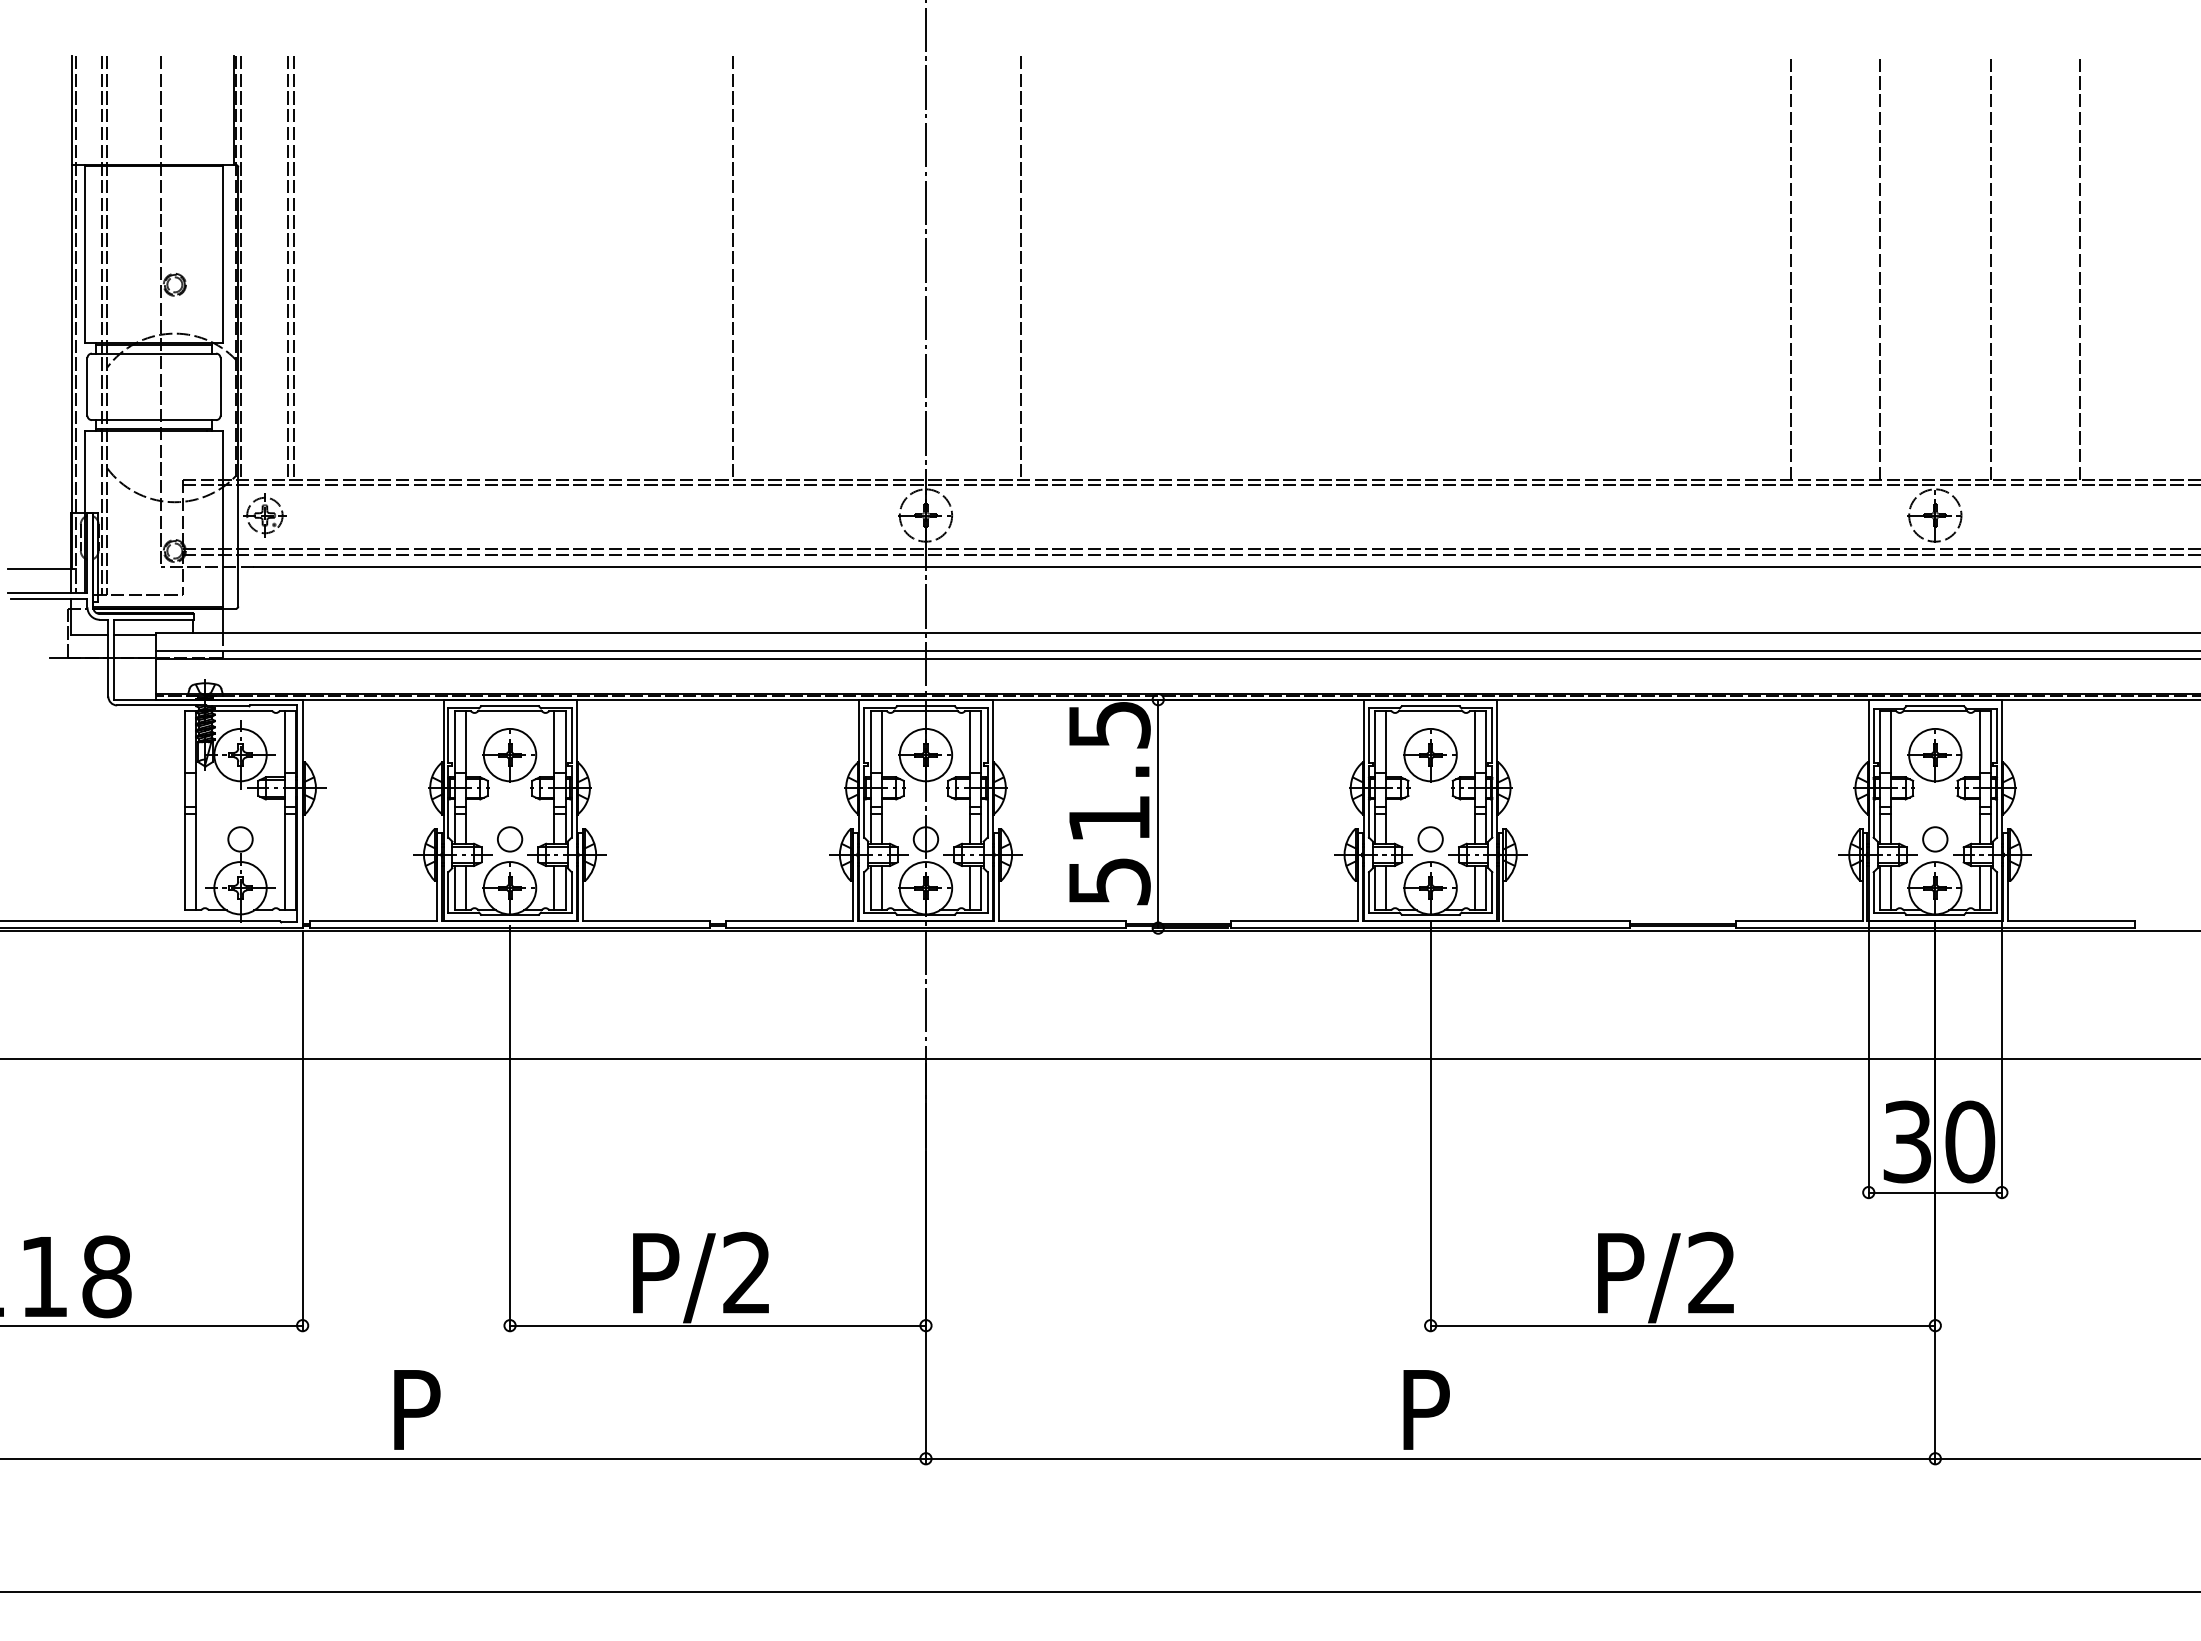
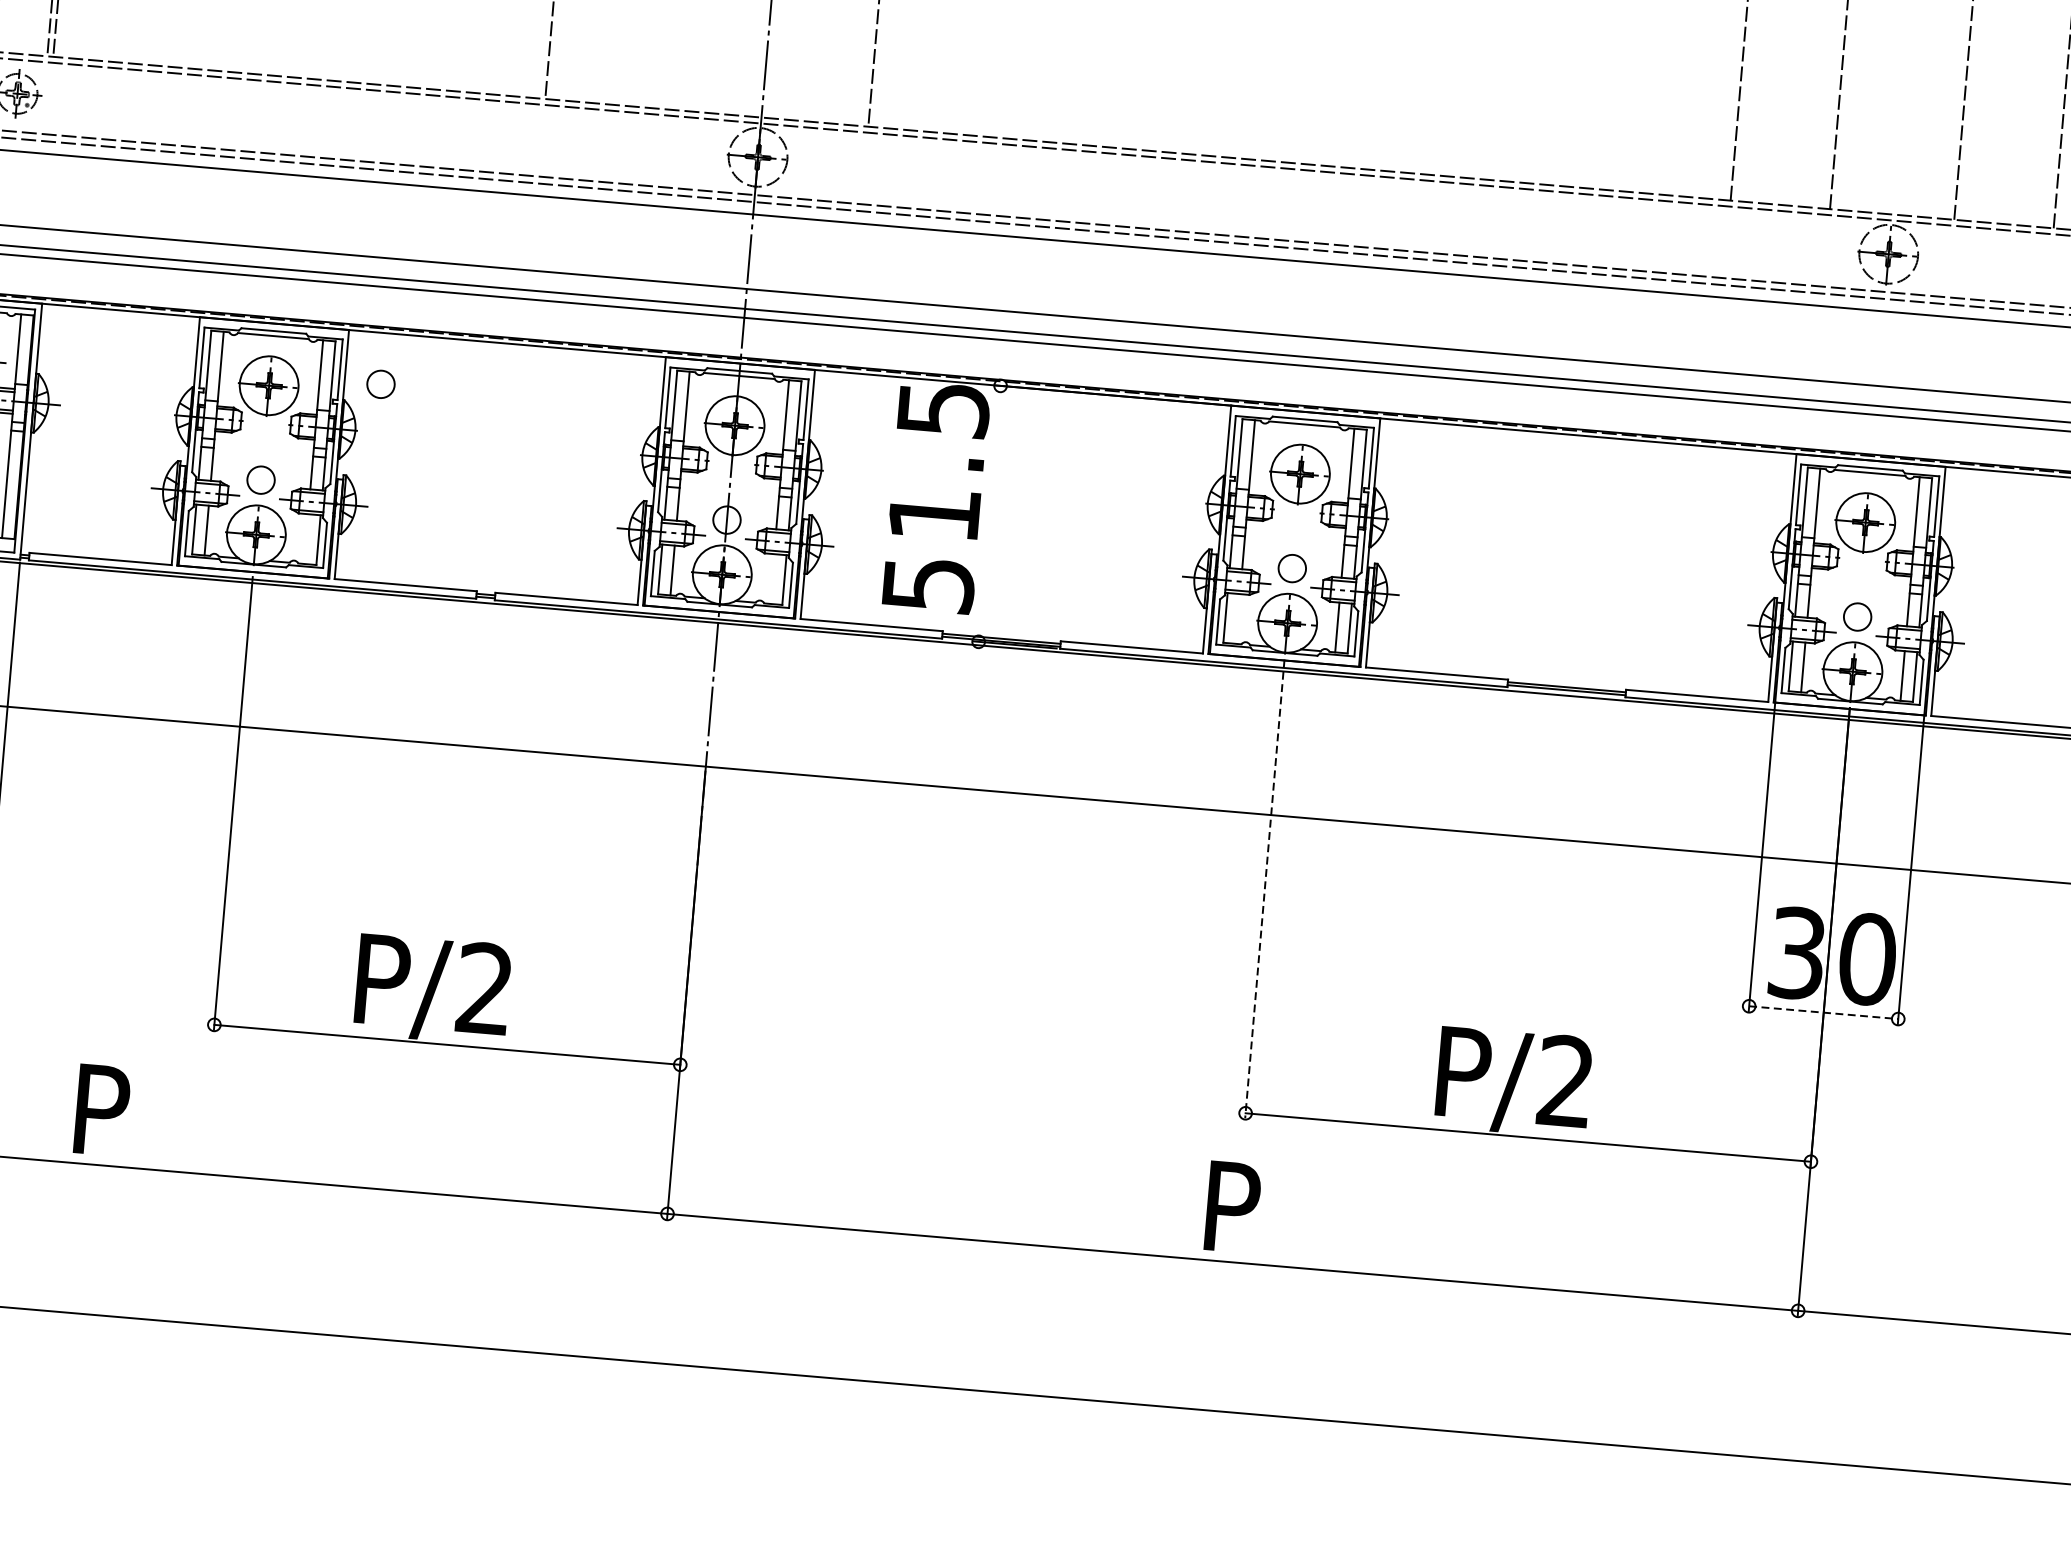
circle: (609, 745) -> (381, 384), added
line: (1158, 813) -> (989, 513), removed
line: (970, 887) -> (772, 578), removed
line: (1386, 887) -> (1238, 618), removed
line: (554, 888) -> (306, 539), removed
line: (1430, 1125) -> (1264, 889), solid -> dashed
line: (1935, 1192) -> (1823, 1012), solid -> dashed

